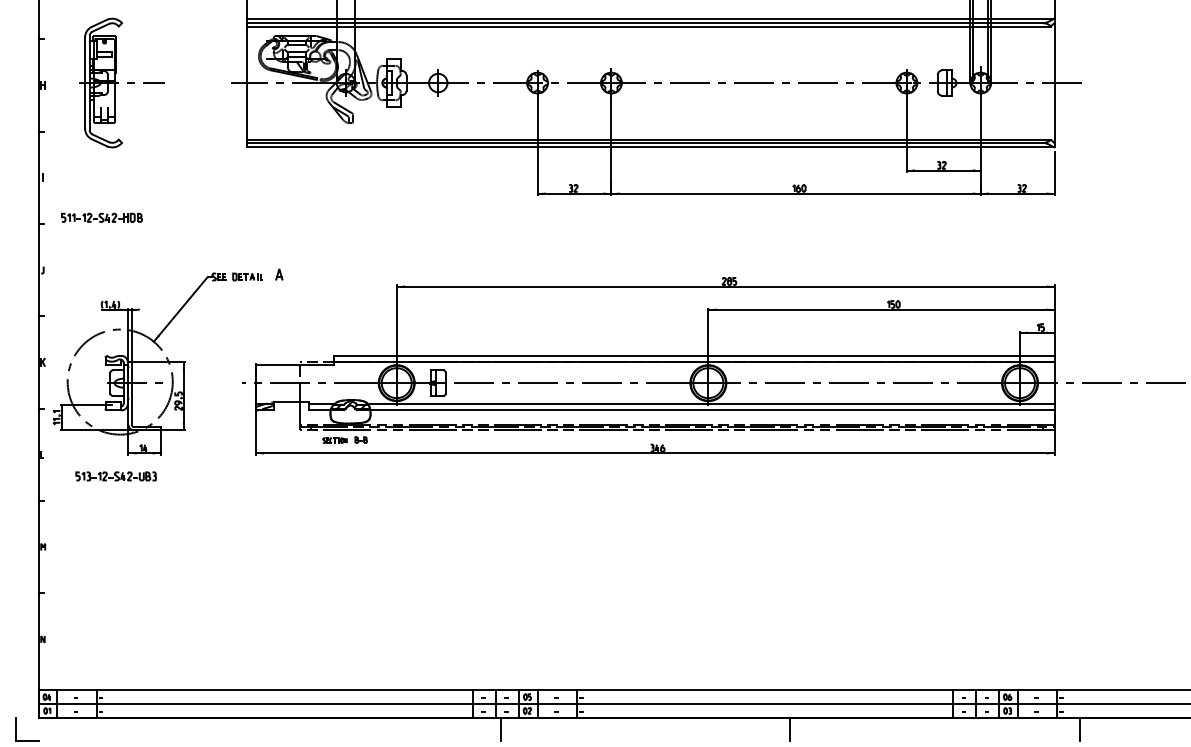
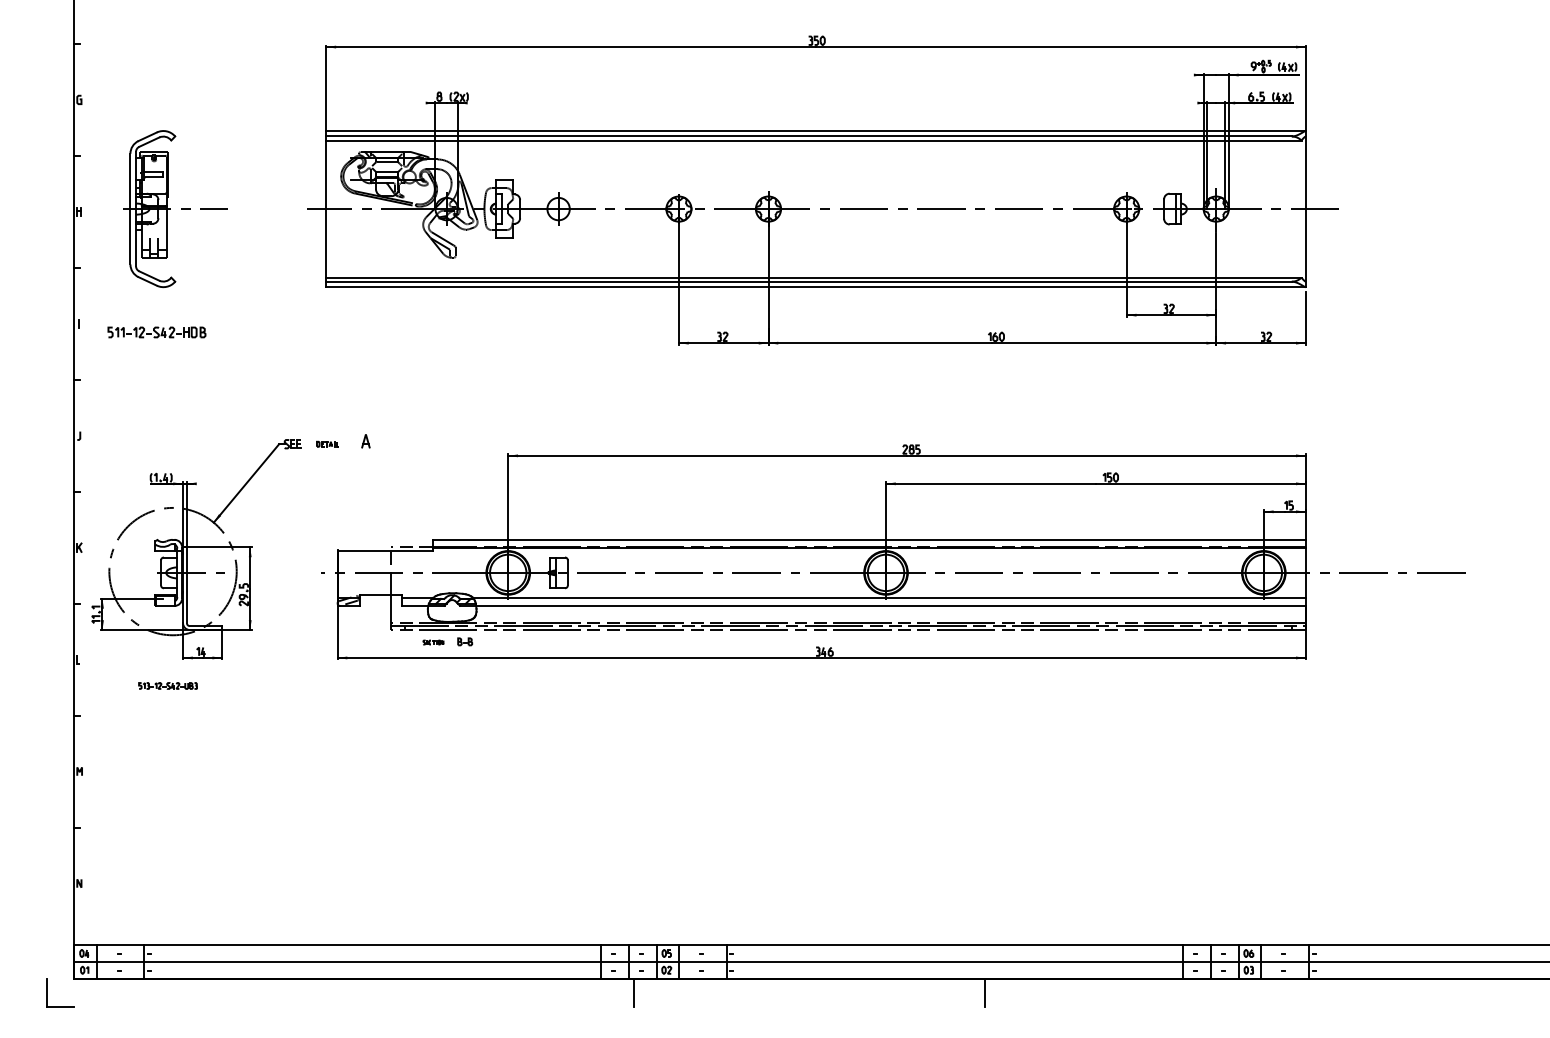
part: (101, 217) -> (156, 332), moved
part: (247, 277) -> (327, 444), size x0.6
part: (335, 440) -> (433, 642), size x0.7
part: (115, 476) -> (167, 685), size x0.6
line: (1079, 729) -> (1336, 992), removed

